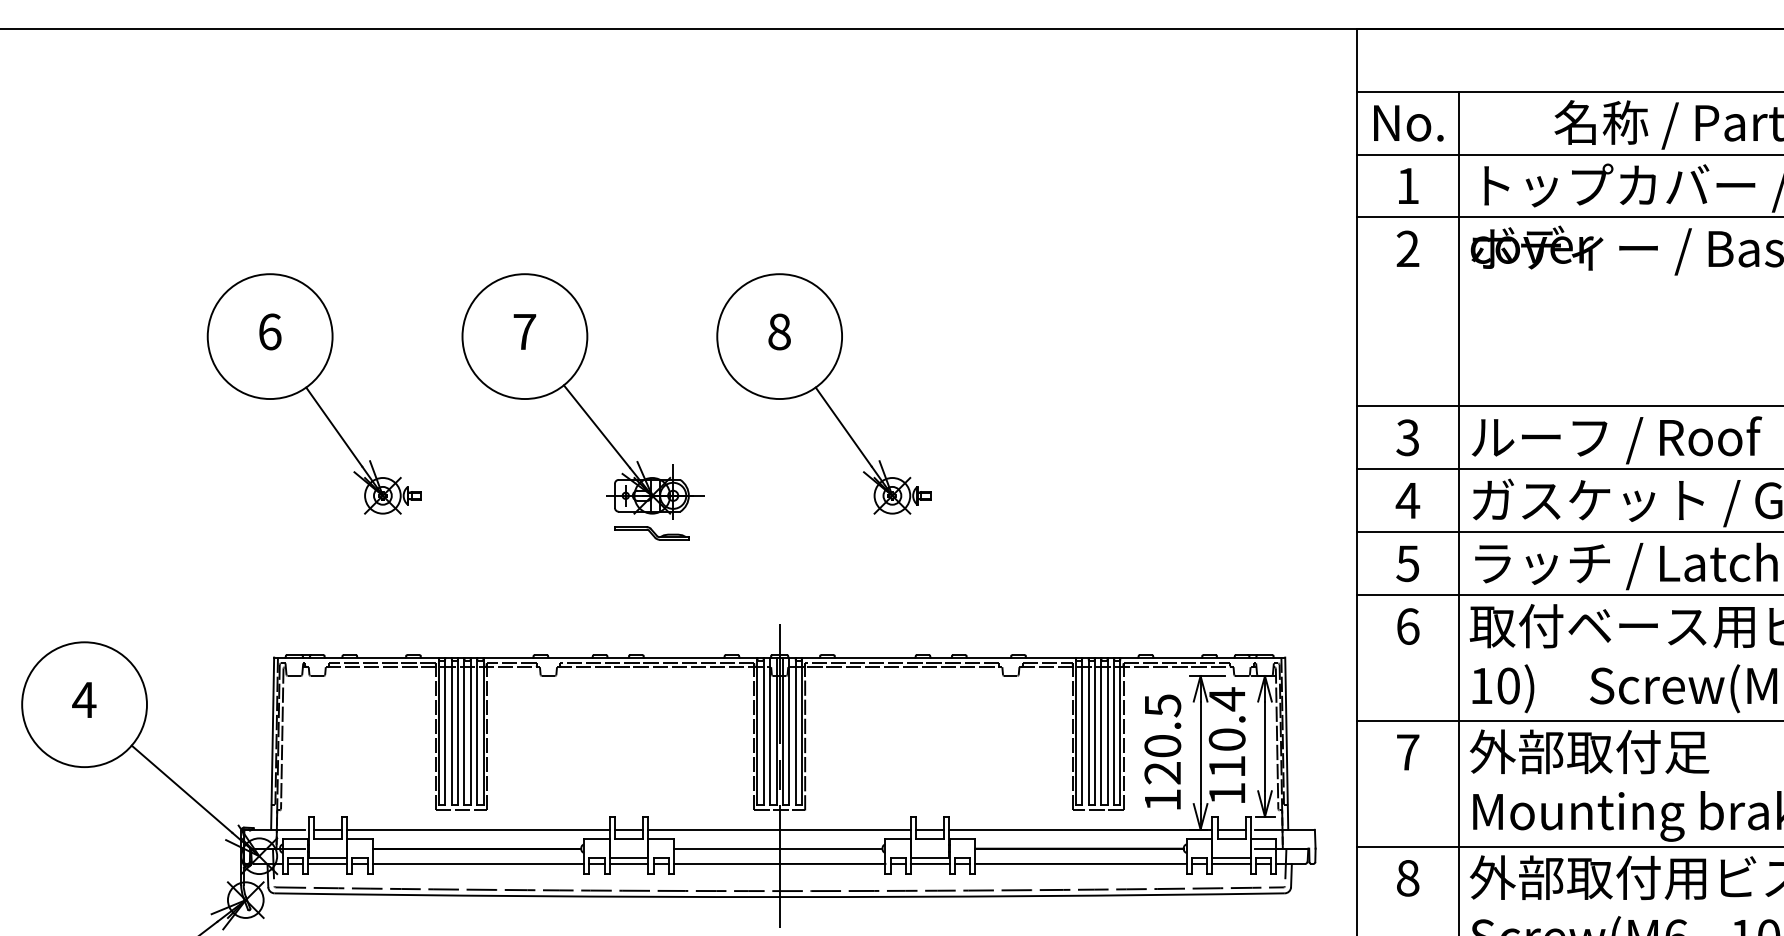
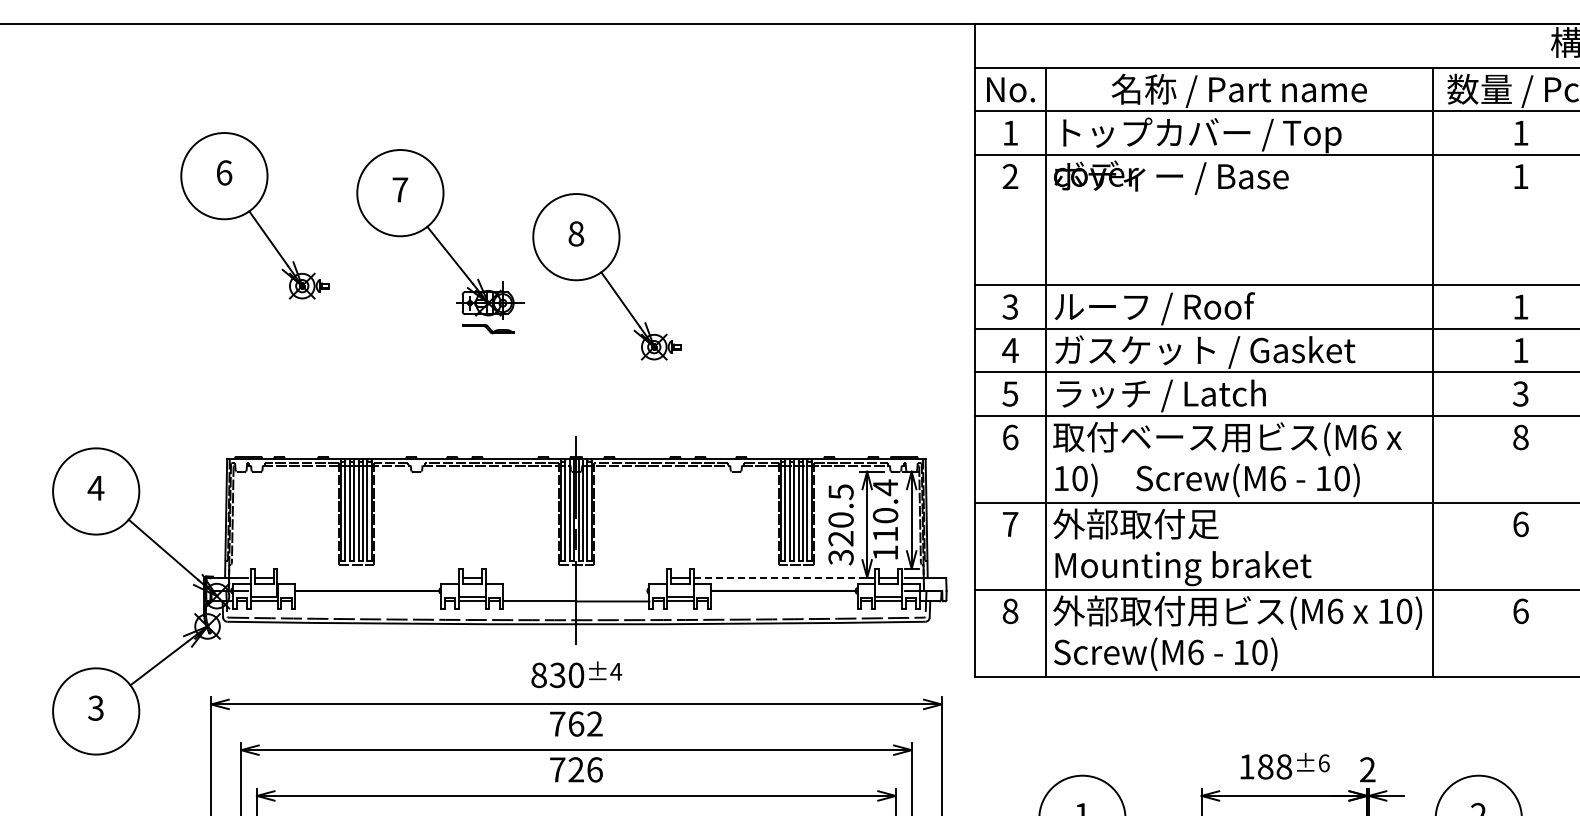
part: (313, 393) -> (254, 215), moved
part: (582, 406) -> (440, 241), moved
text: (1161, 800) -> (840, 557), 120.5 -> 320.5
line: (478, 829) -> (368, 577), removed
line: (779, 829) -> (576, 577), removed
line: (1080, 829) -> (784, 577), solid -> dashed
line: (778, 848) -> (575, 590), removed
line: (478, 863) -> (368, 601), removed
line: (1080, 863) -> (784, 601), removed

